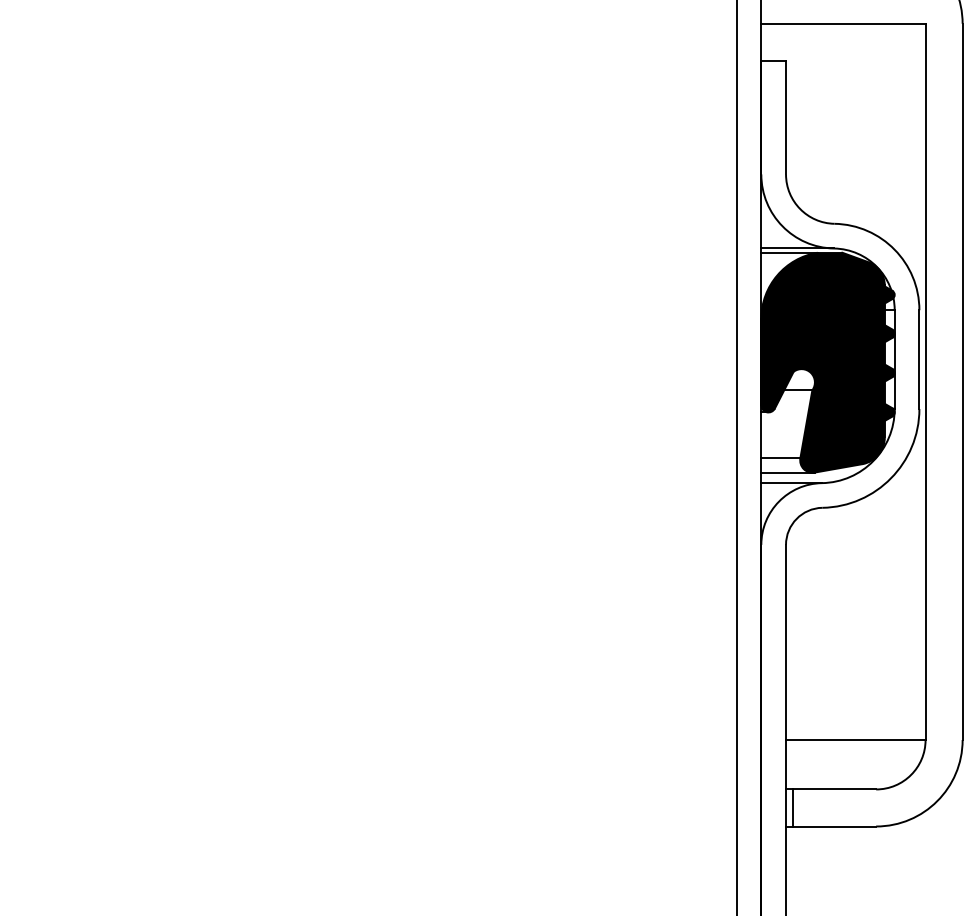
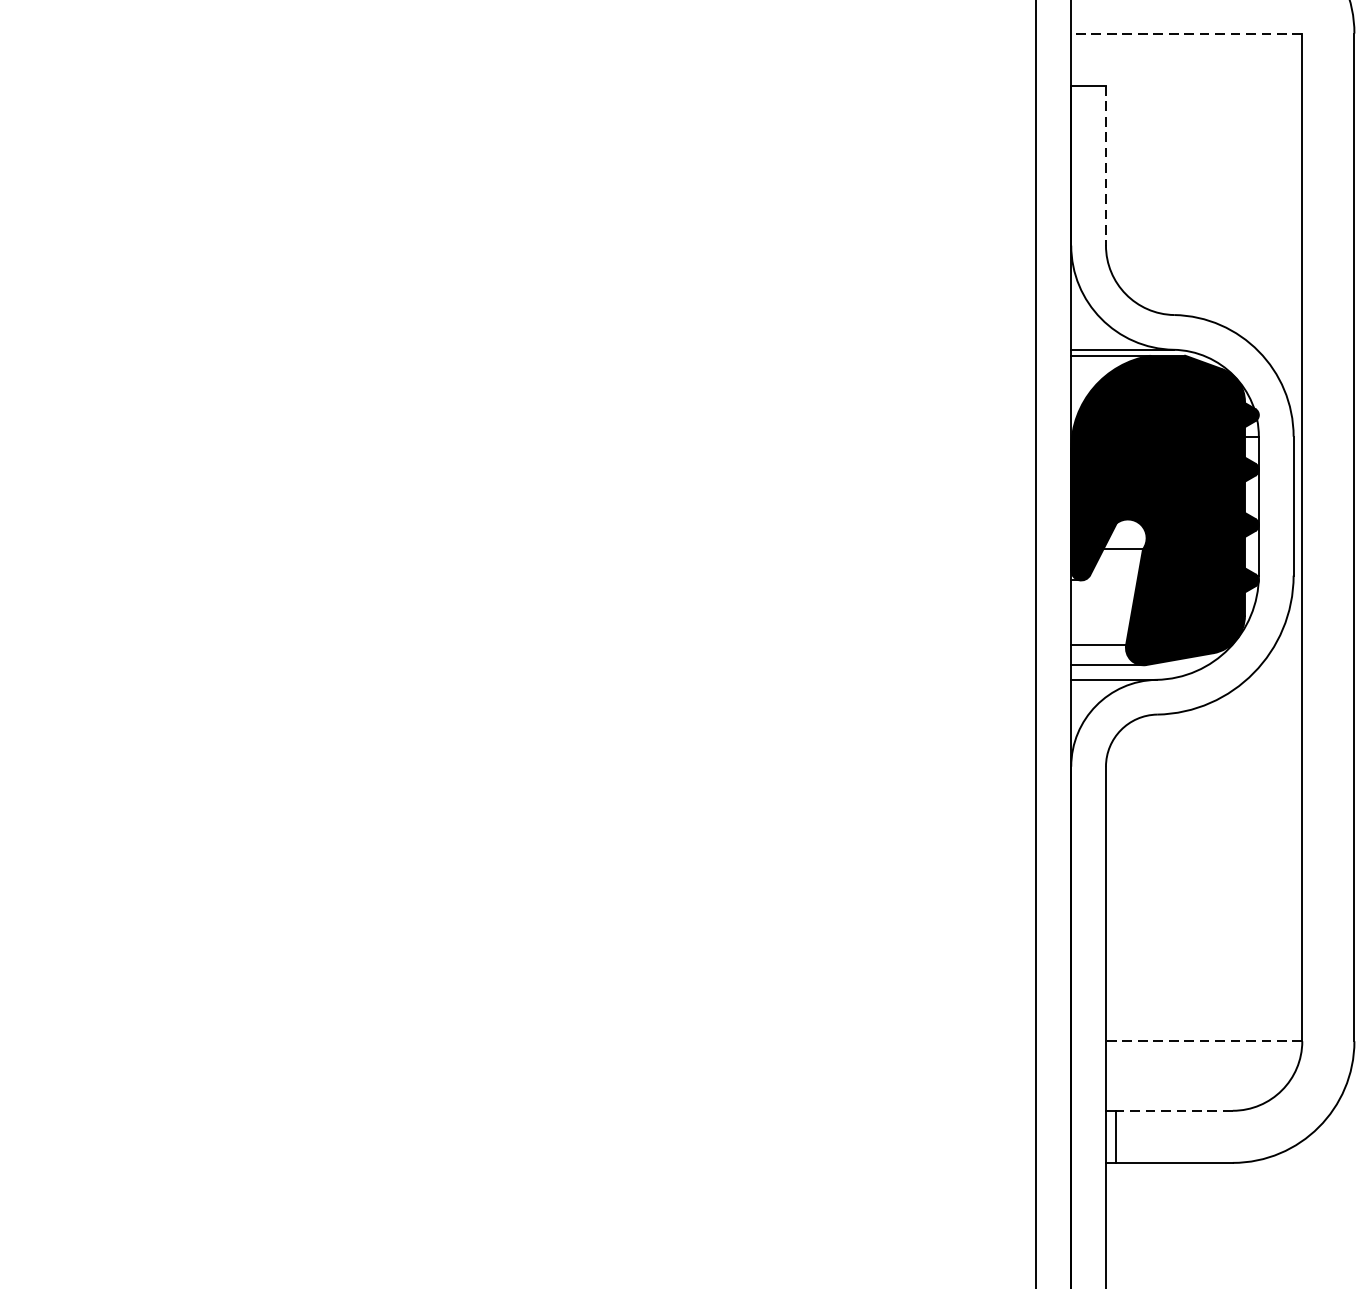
line: (842, 23) -> (1185, 33), solid -> dashed
line: (786, 117) -> (1106, 165), solid -> dashed
line: (855, 740) -> (1203, 1041), solid -> dashed
line: (834, 789) -> (1174, 1110), solid -> dashed

